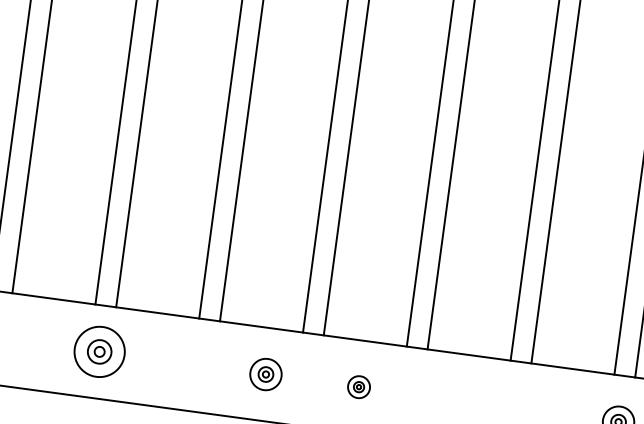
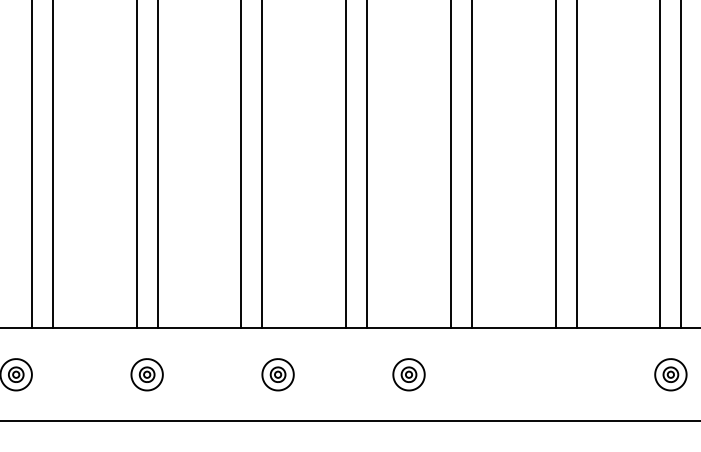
part: (98, 351) -> (146, 374), size x0.62
part: (265, 374) -> (277, 374), moved
part: (358, 386) -> (408, 374), size x1.43

